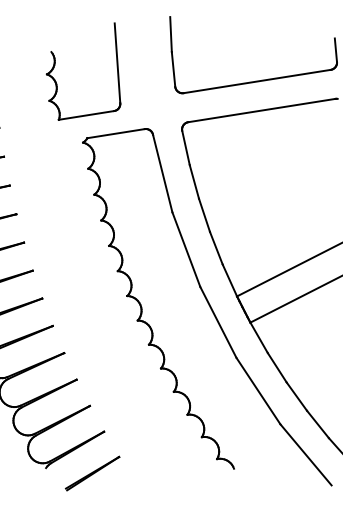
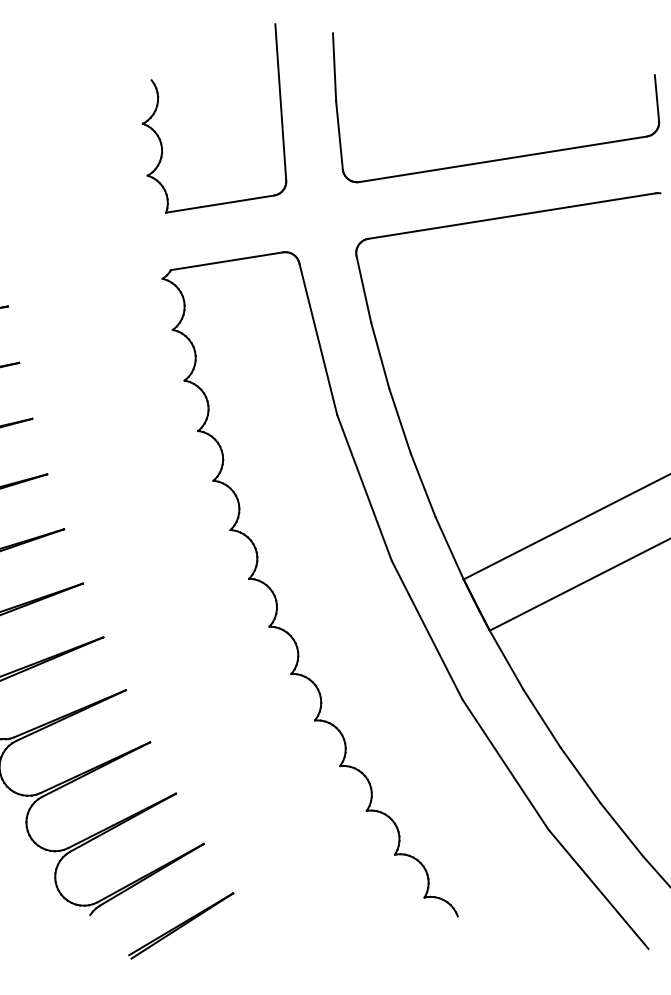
part: (55, 65) -> (159, 106), moved

